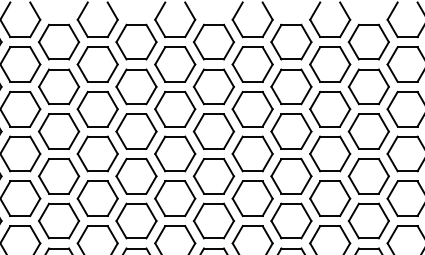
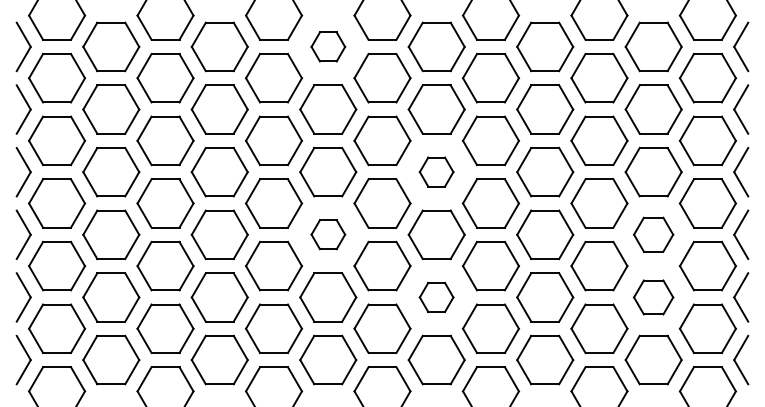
part: (136, 41) -> (328, 46), size x0.6
part: (213, 131) -> (436, 171), size x0.6
part: (136, 176) -> (328, 234), size x0.6
part: (368, 176) -> (653, 234), size x0.7
part: (213, 221) -> (436, 297), size x0.6
part: (368, 221) -> (653, 297), size x0.7

